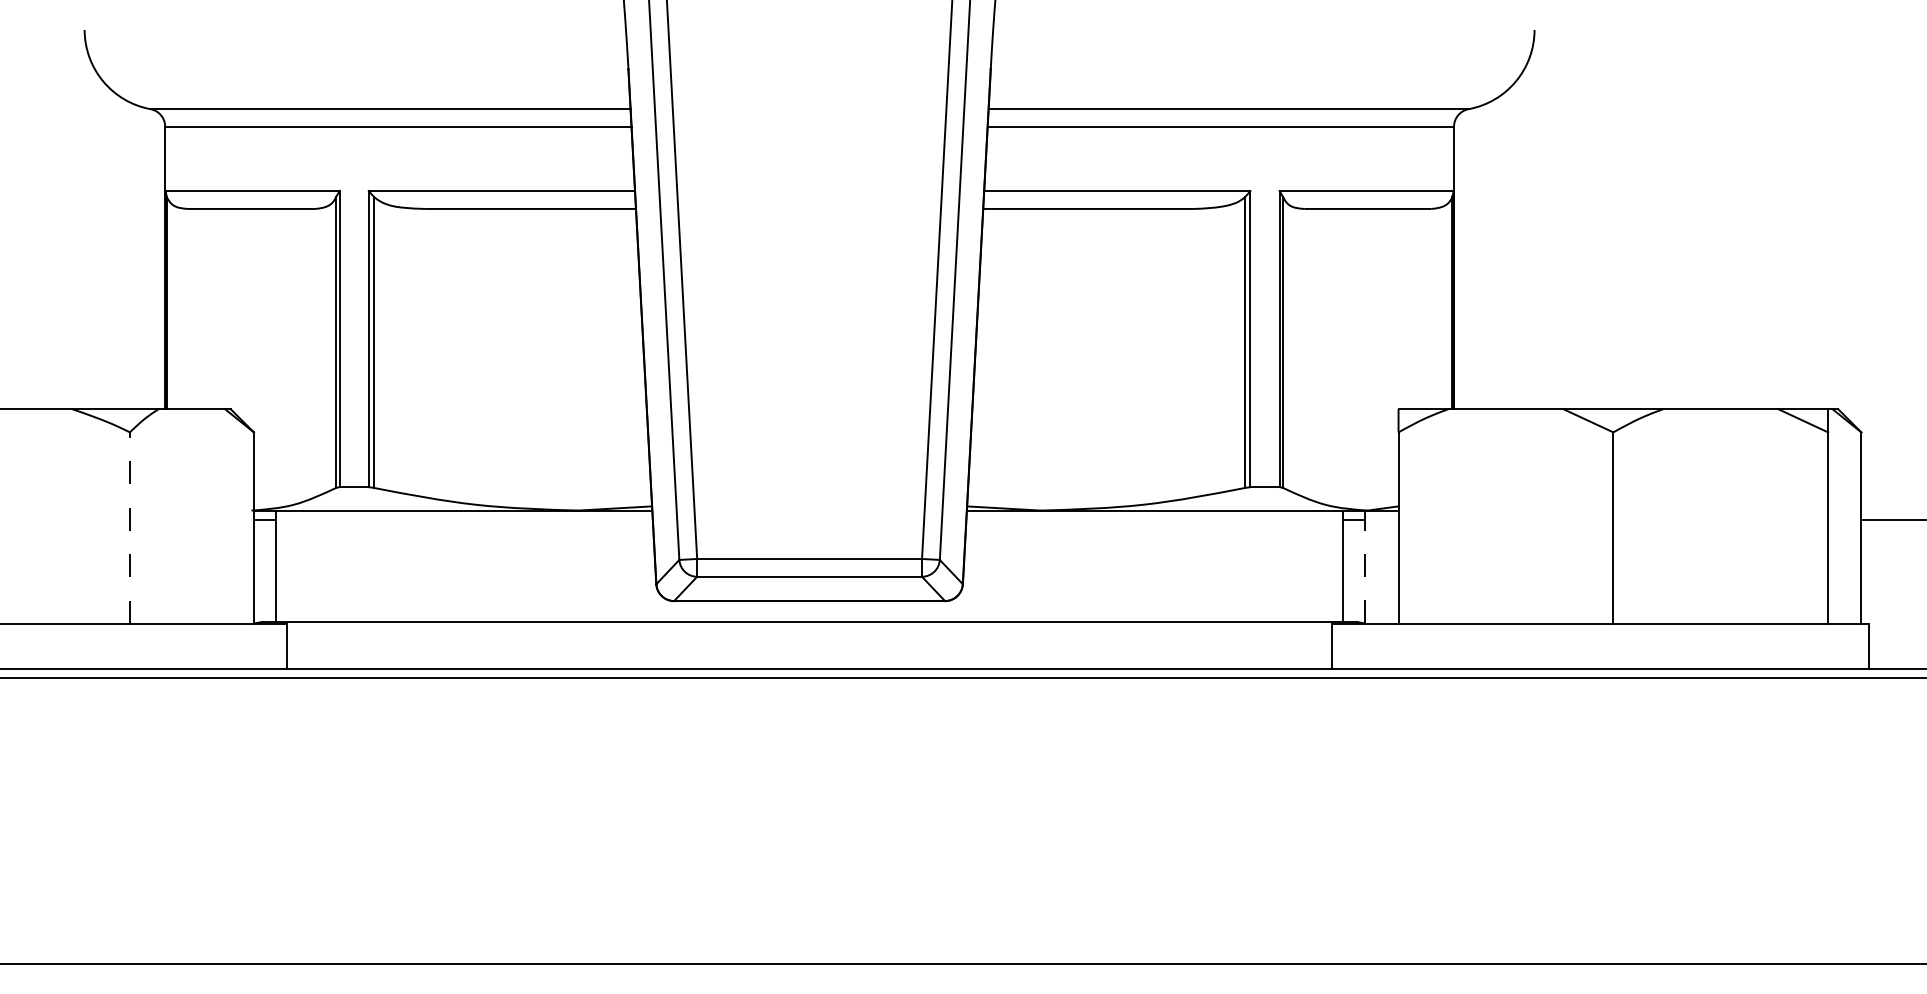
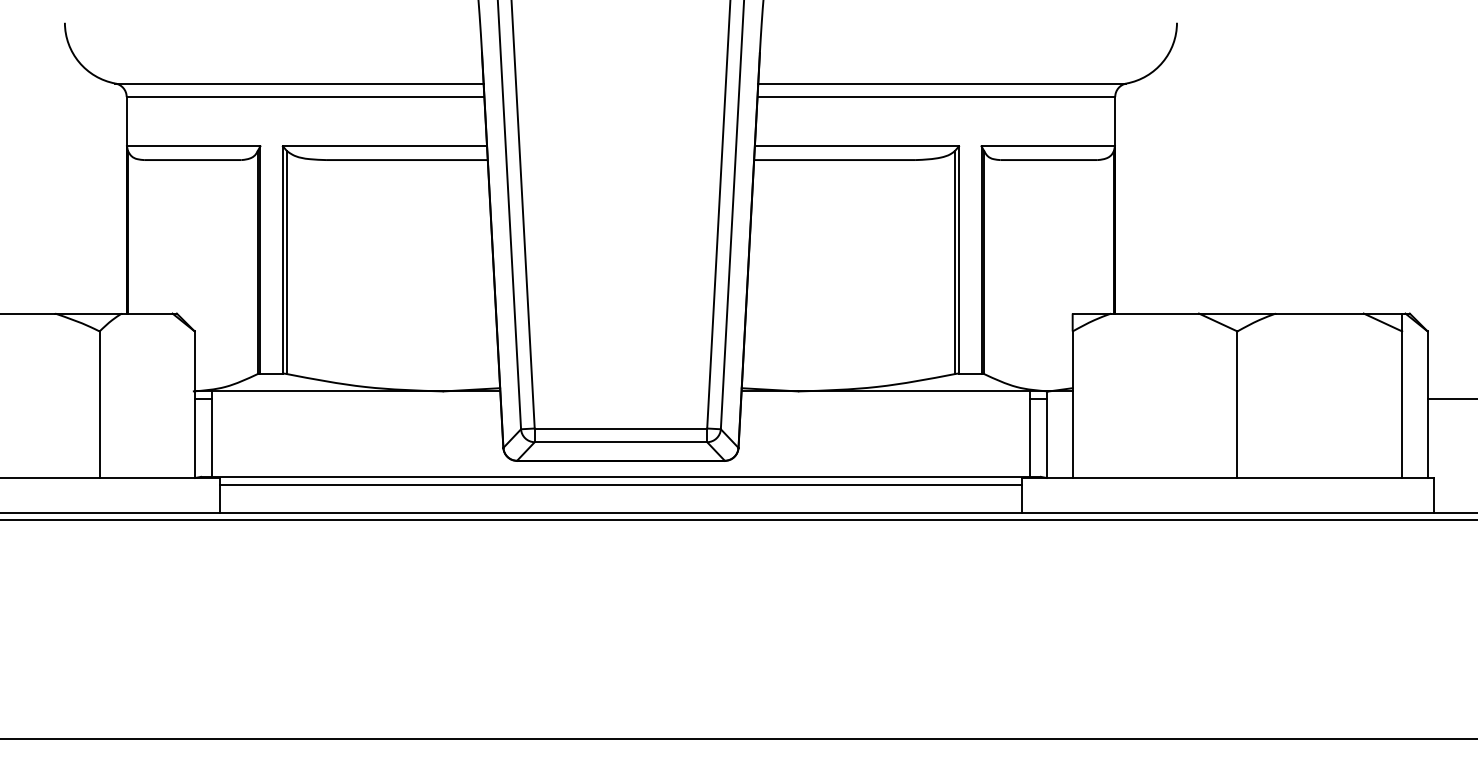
line: (129, 528) -> (99, 405), dashed -> solid
line: (1365, 567) -> (1047, 435), dashed -> solid
line: (809, 632) -> (620, 484), added

